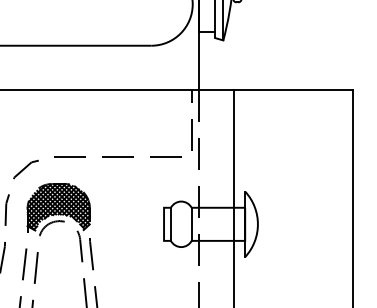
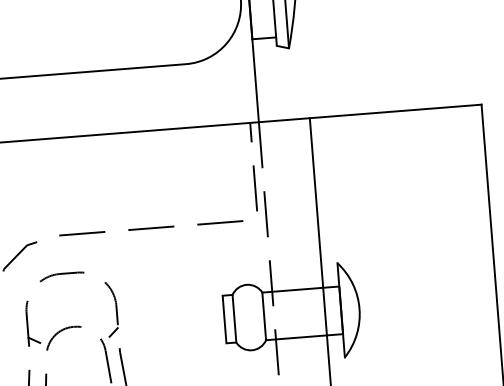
hatch: (58, 206) -> (70, 305), removed

